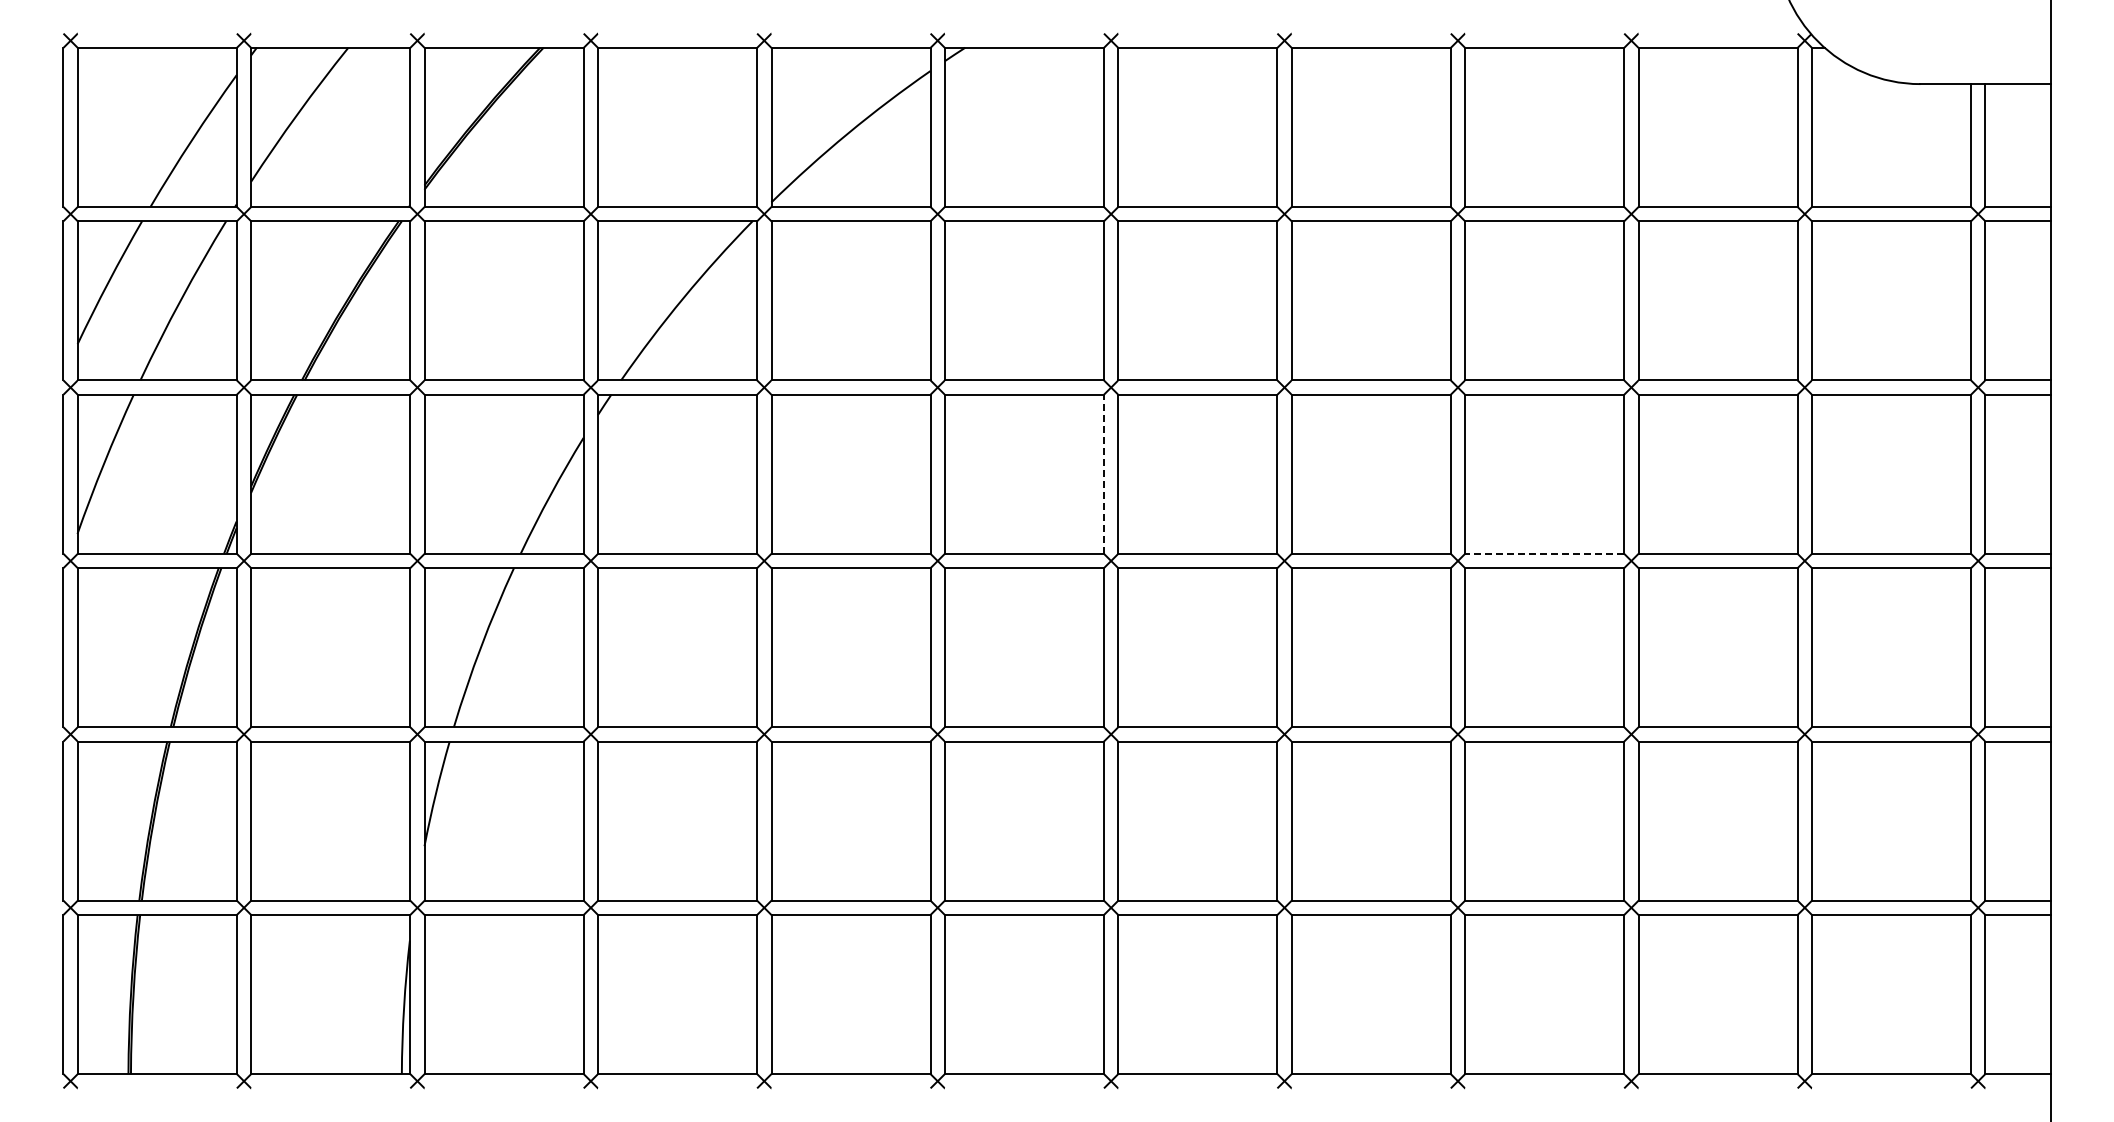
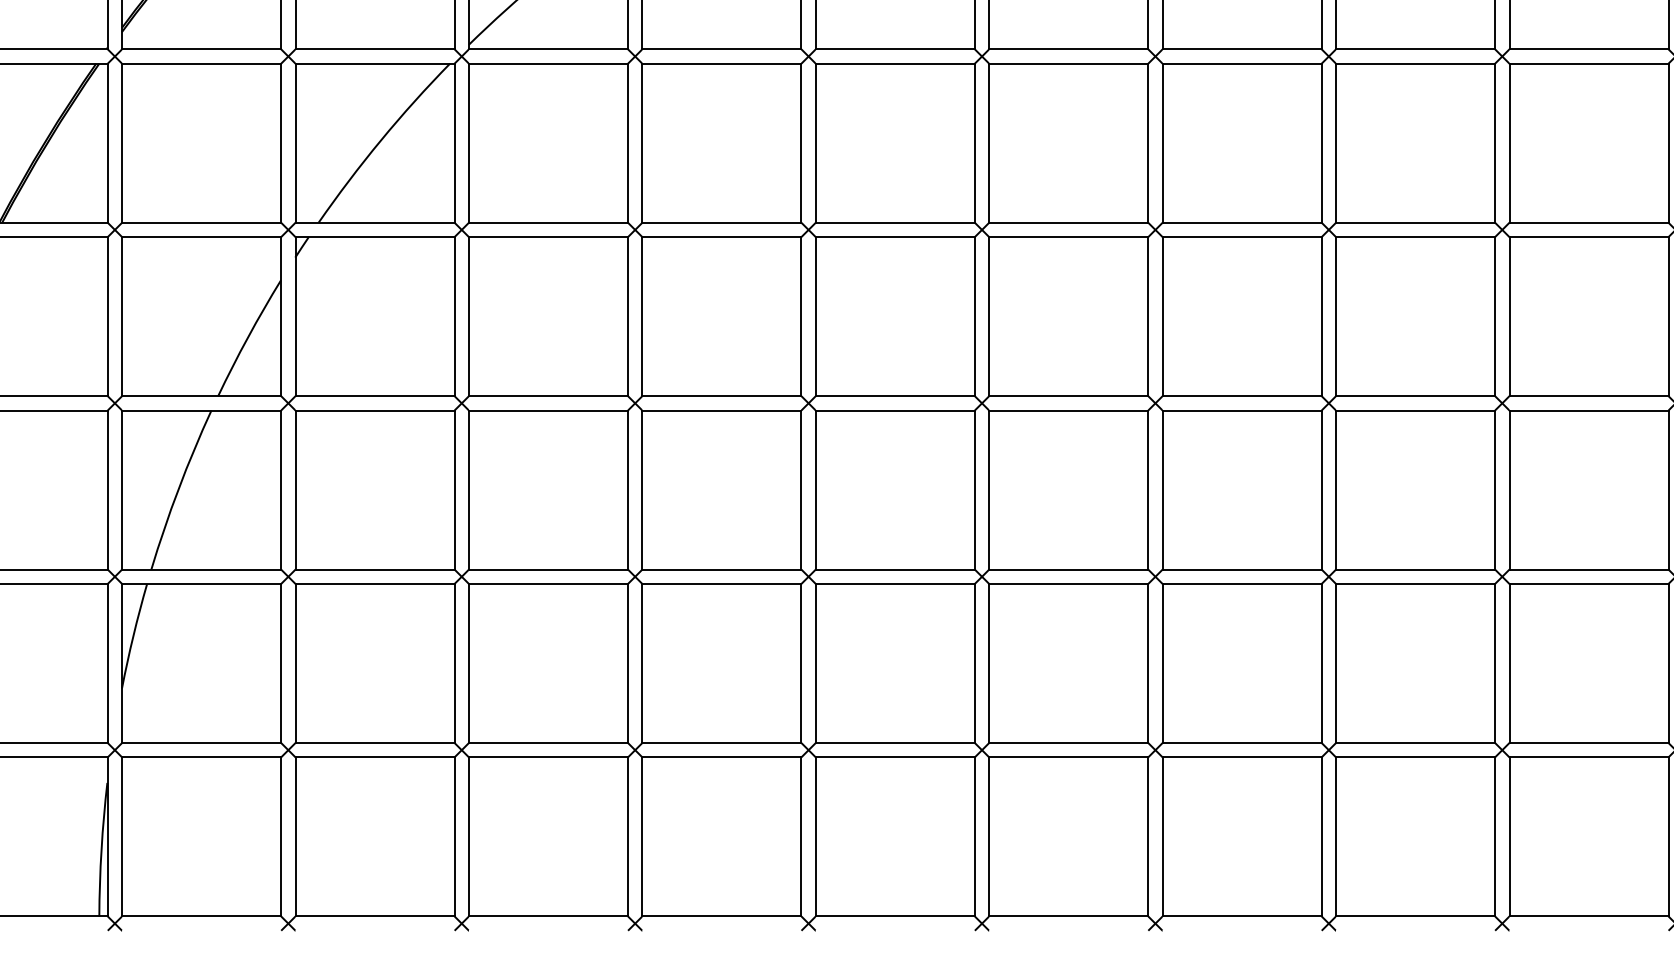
line: (1103, 473) -> (800, 315), dashed -> solid
line: (1544, 553) -> (1241, 395), dashed -> solid

